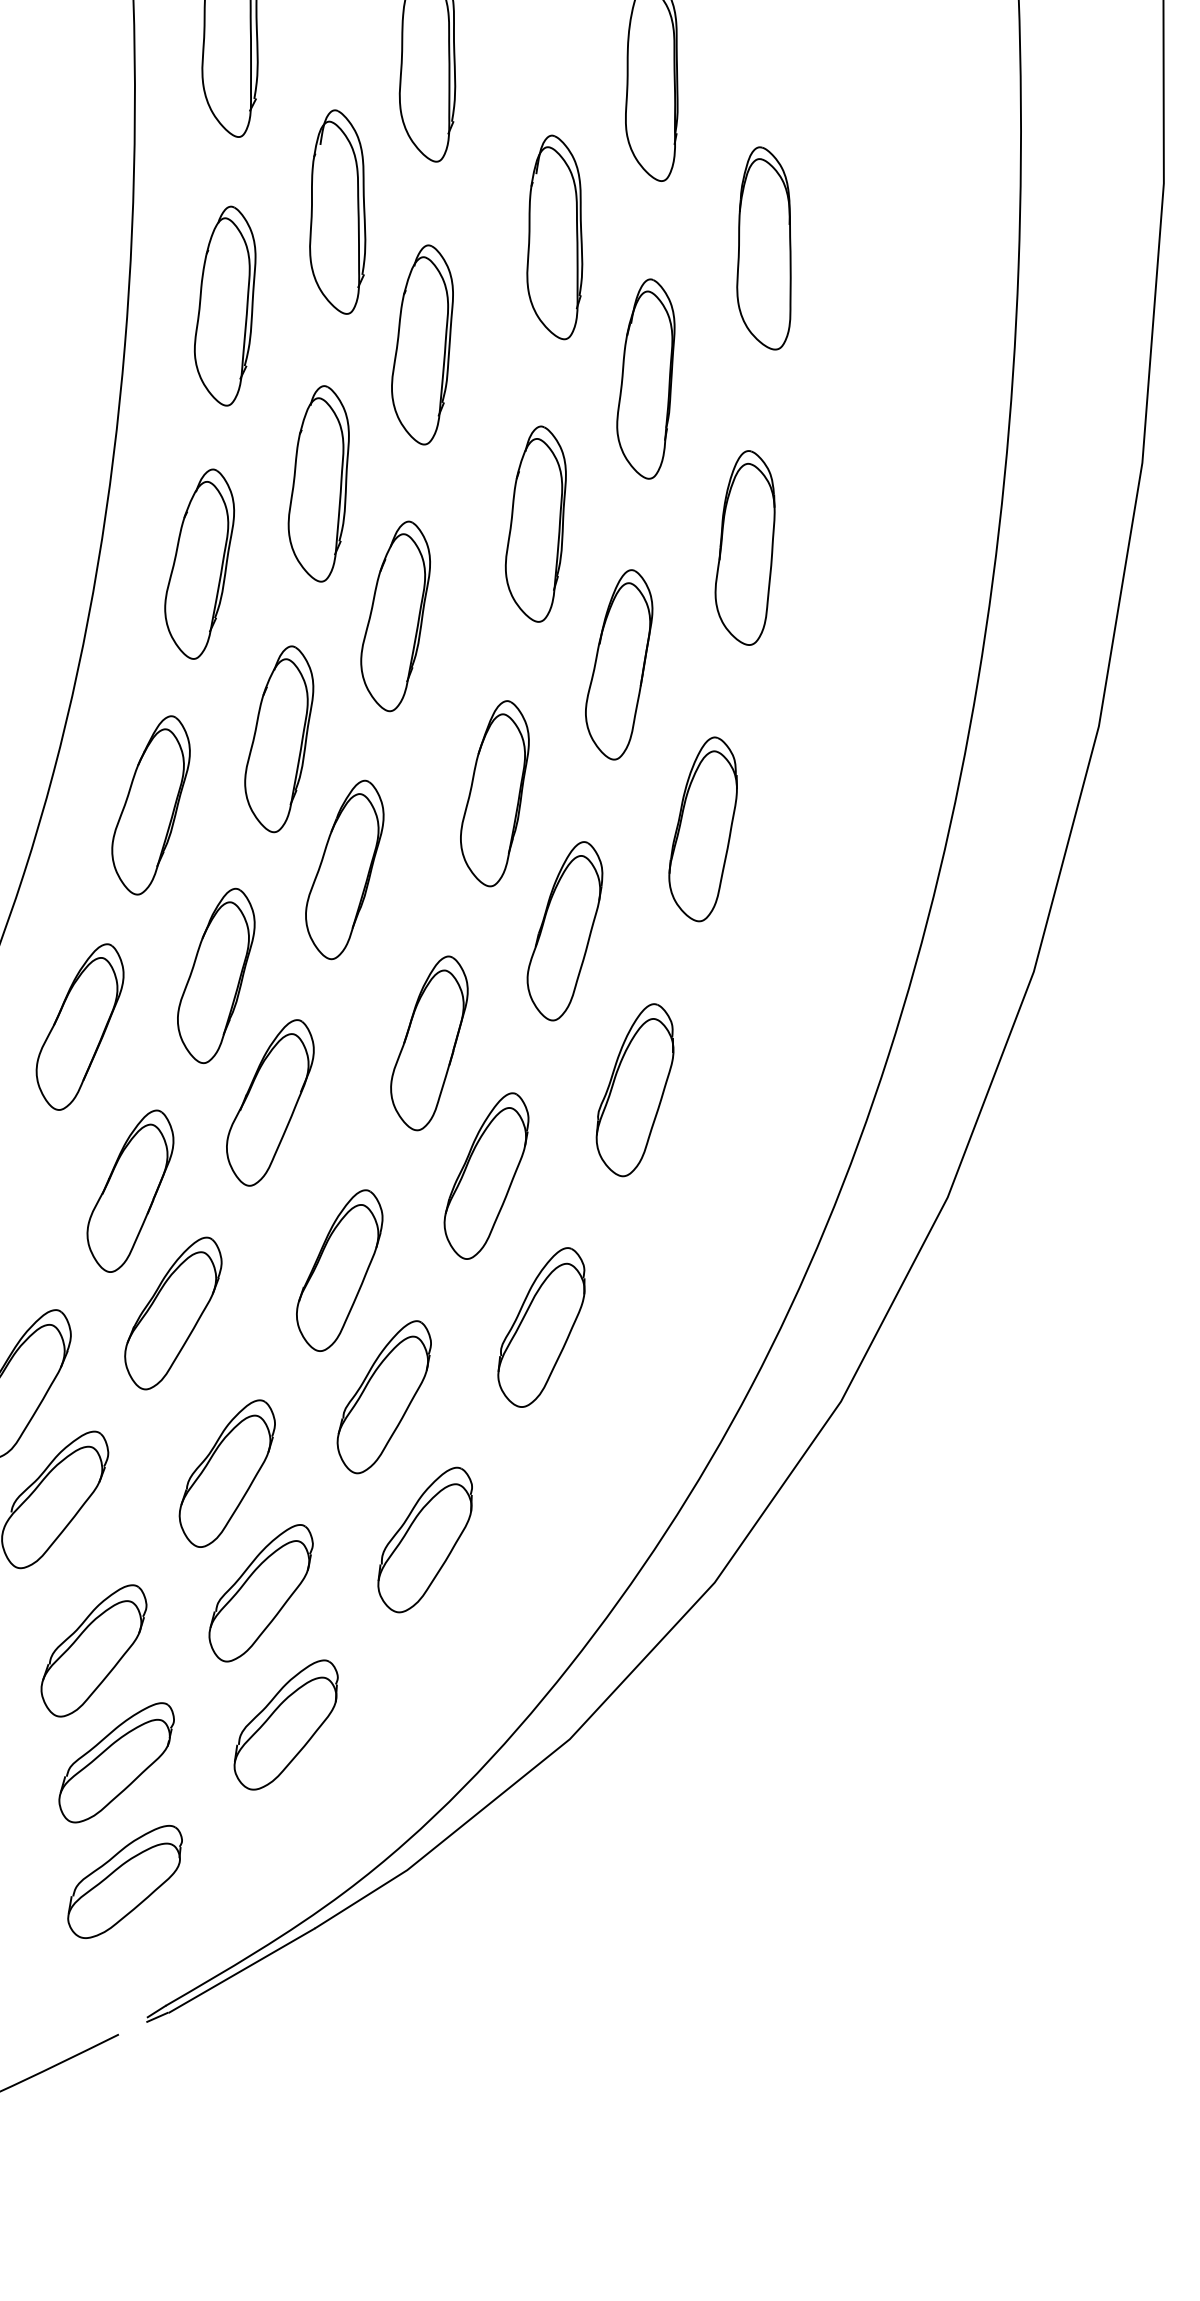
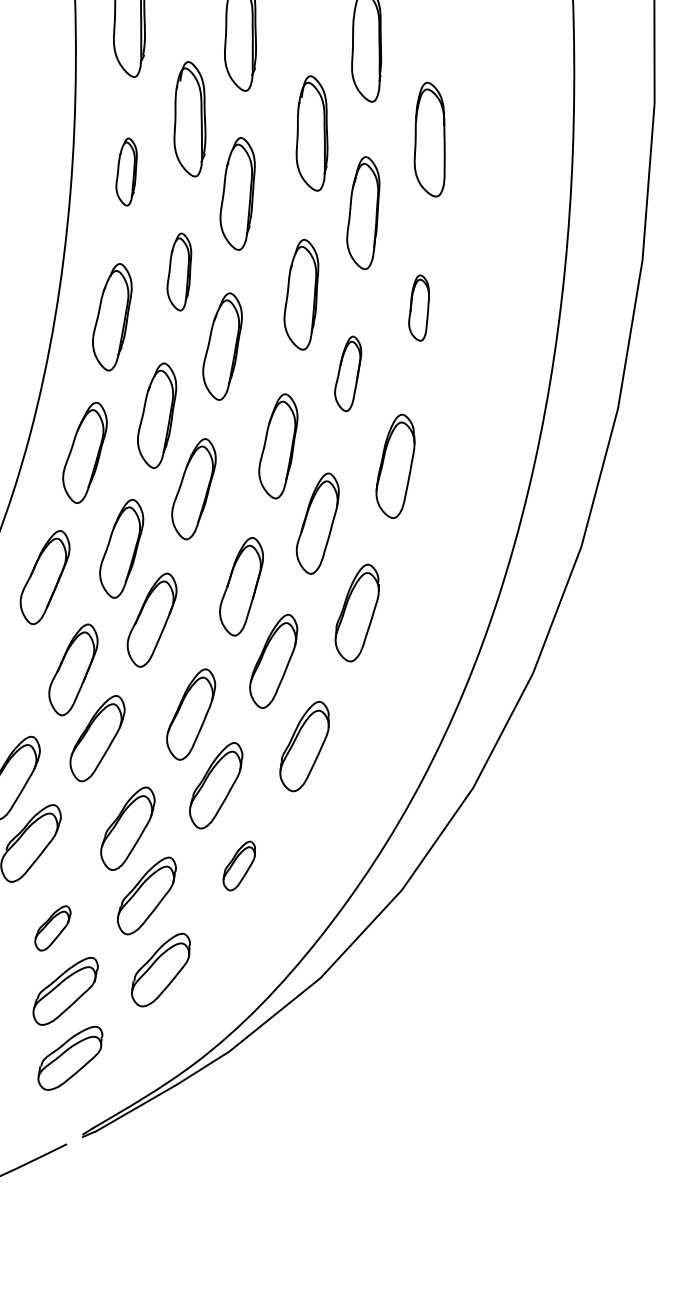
part: (224, 305) -> (126, 171), size x0.6
part: (319, 482) -> (179, 271), size x0.7
part: (744, 546) -> (418, 307), size x0.6
part: (617, 664) -> (347, 373), size x0.7
part: (425, 1539) -> (239, 865), size x0.6
part: (93, 1651) -> (52, 928), size x0.6

